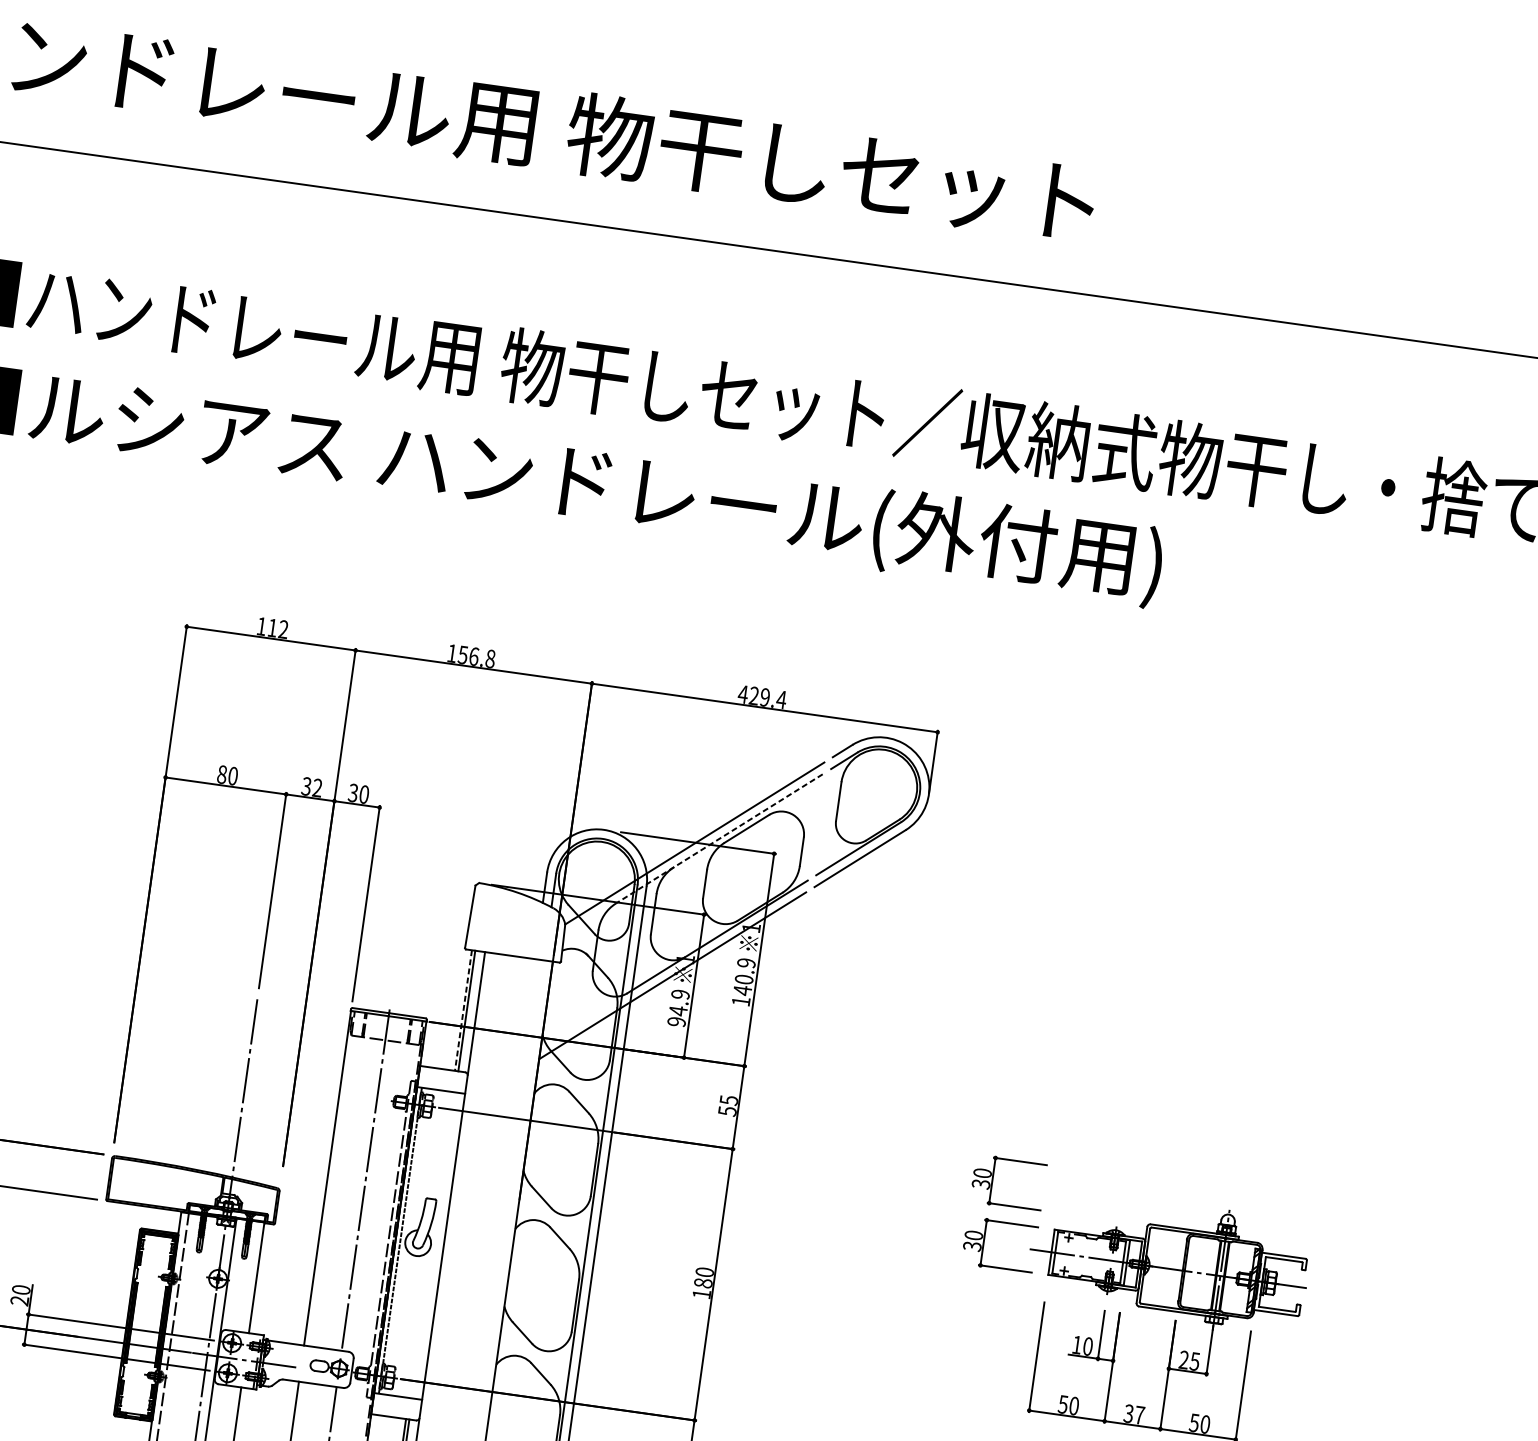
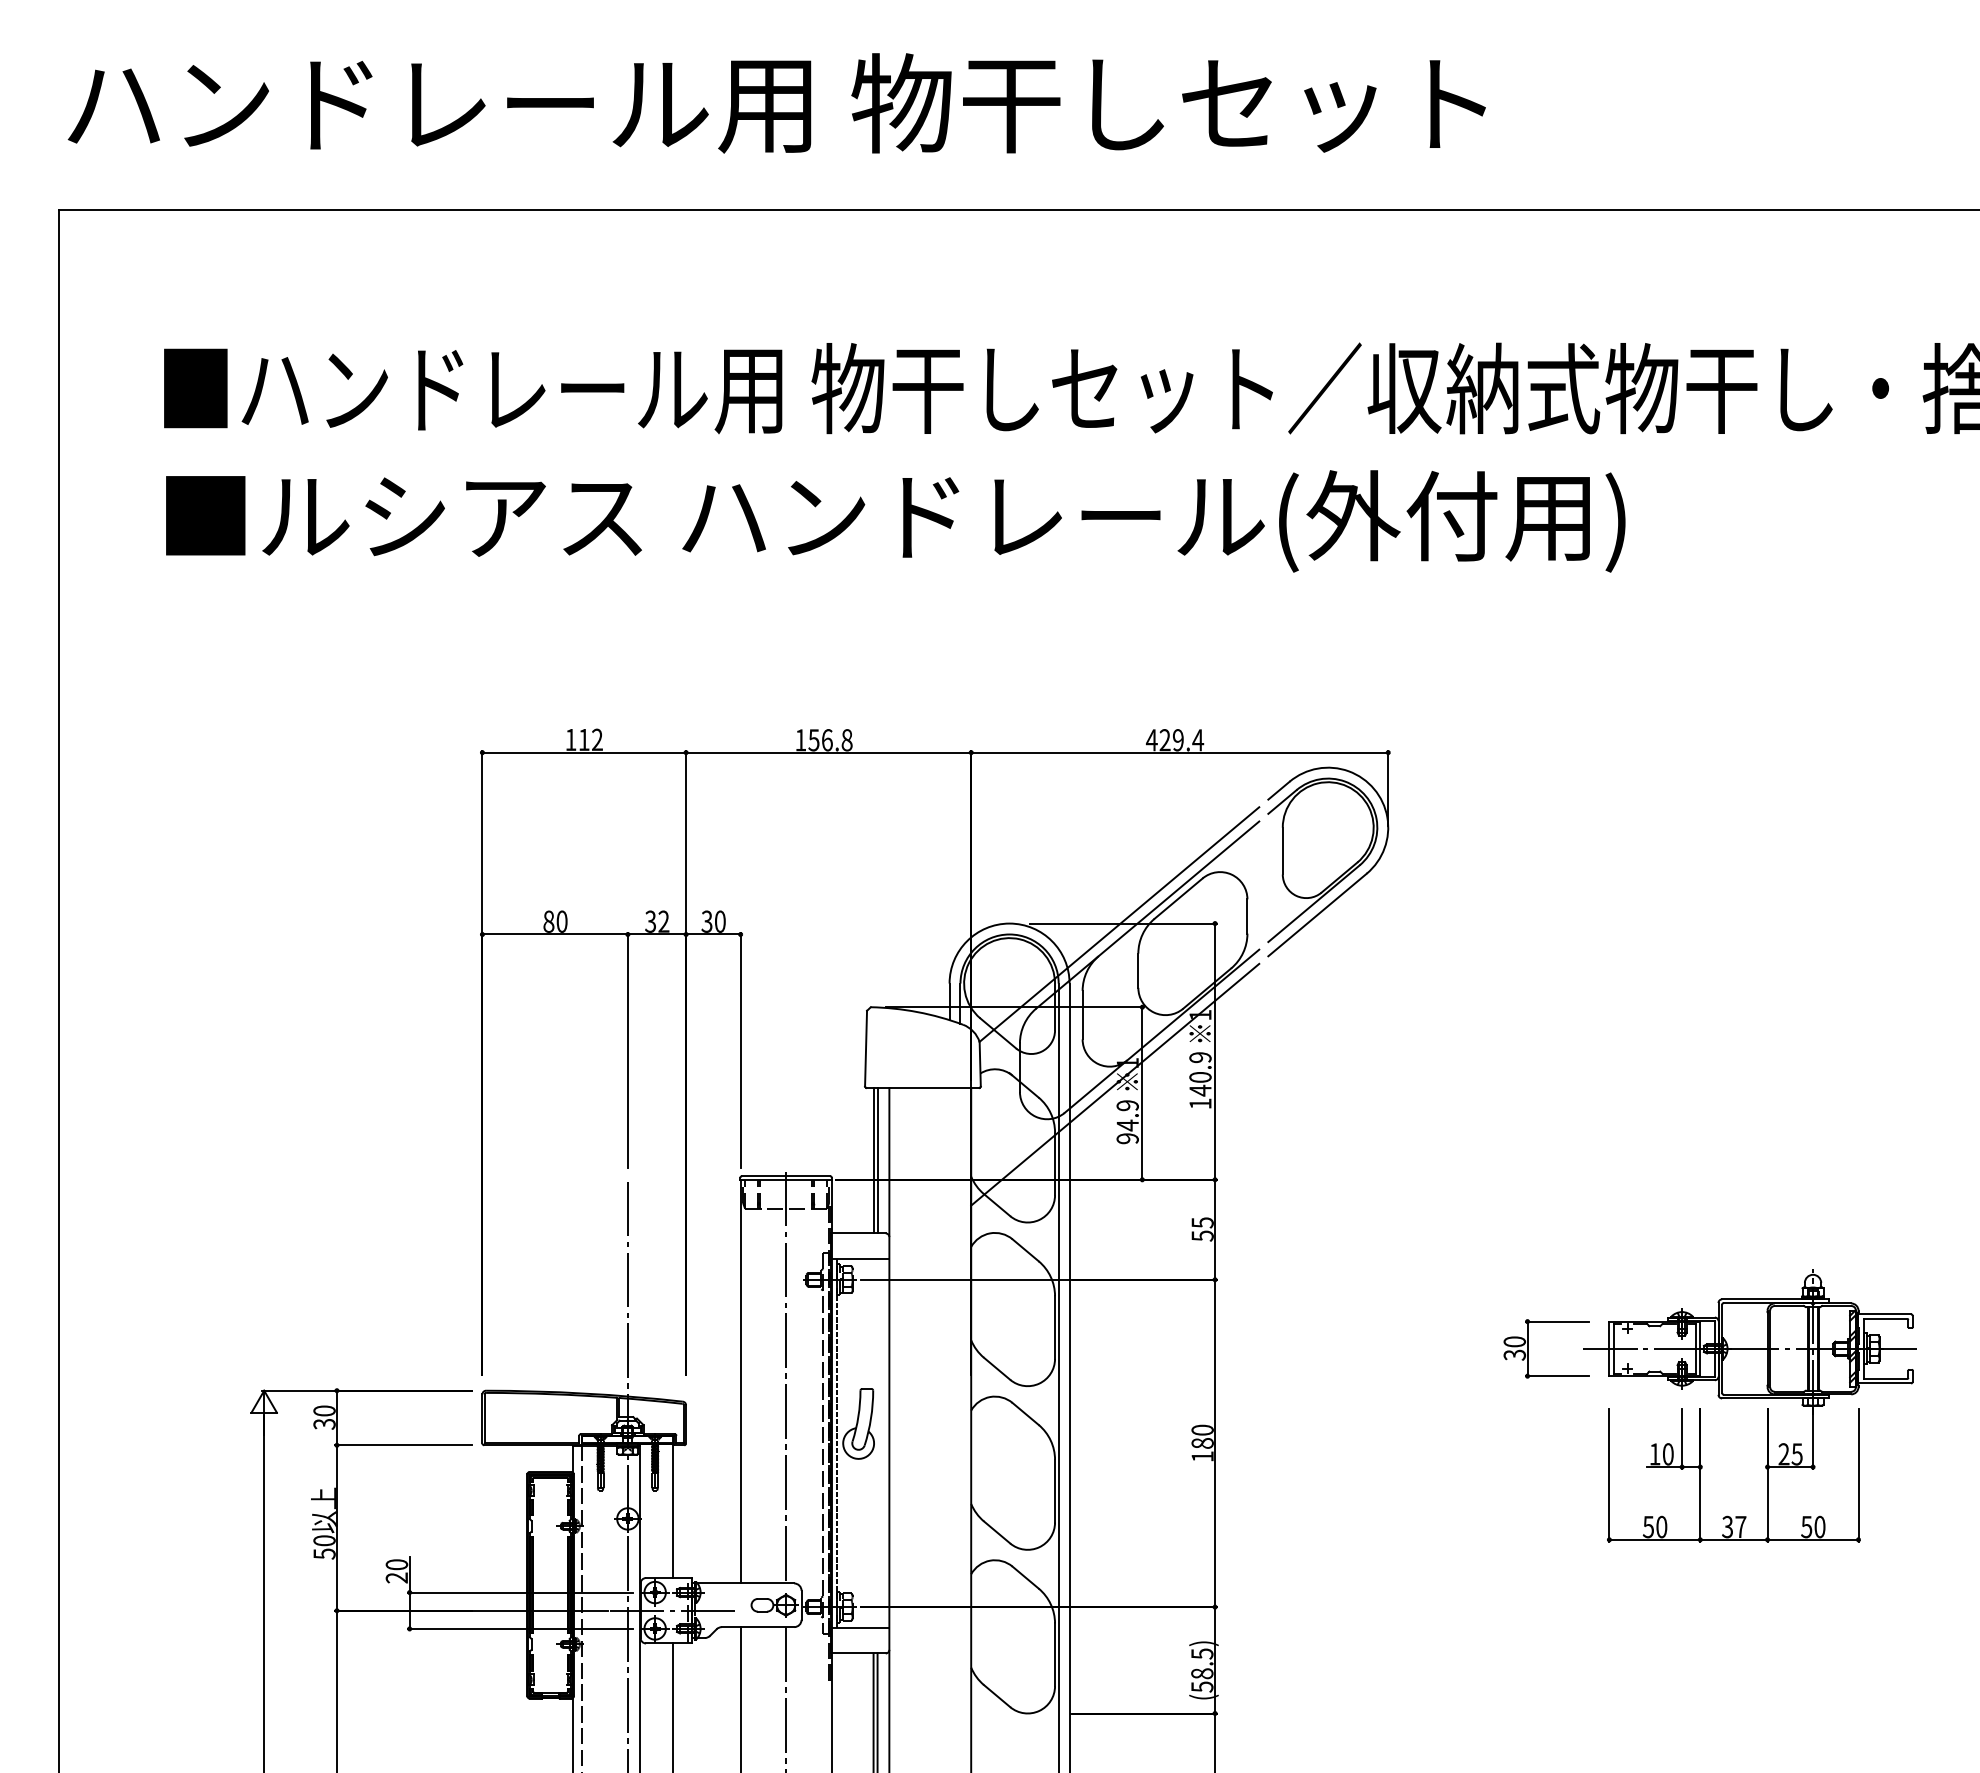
line: (719, 839) -> (1147, 915), dashed -> solid
line: (463, 1010) -> (873, 1160), dashed -> solid
part: (993, 1180) -> (1528, 1273), removed

